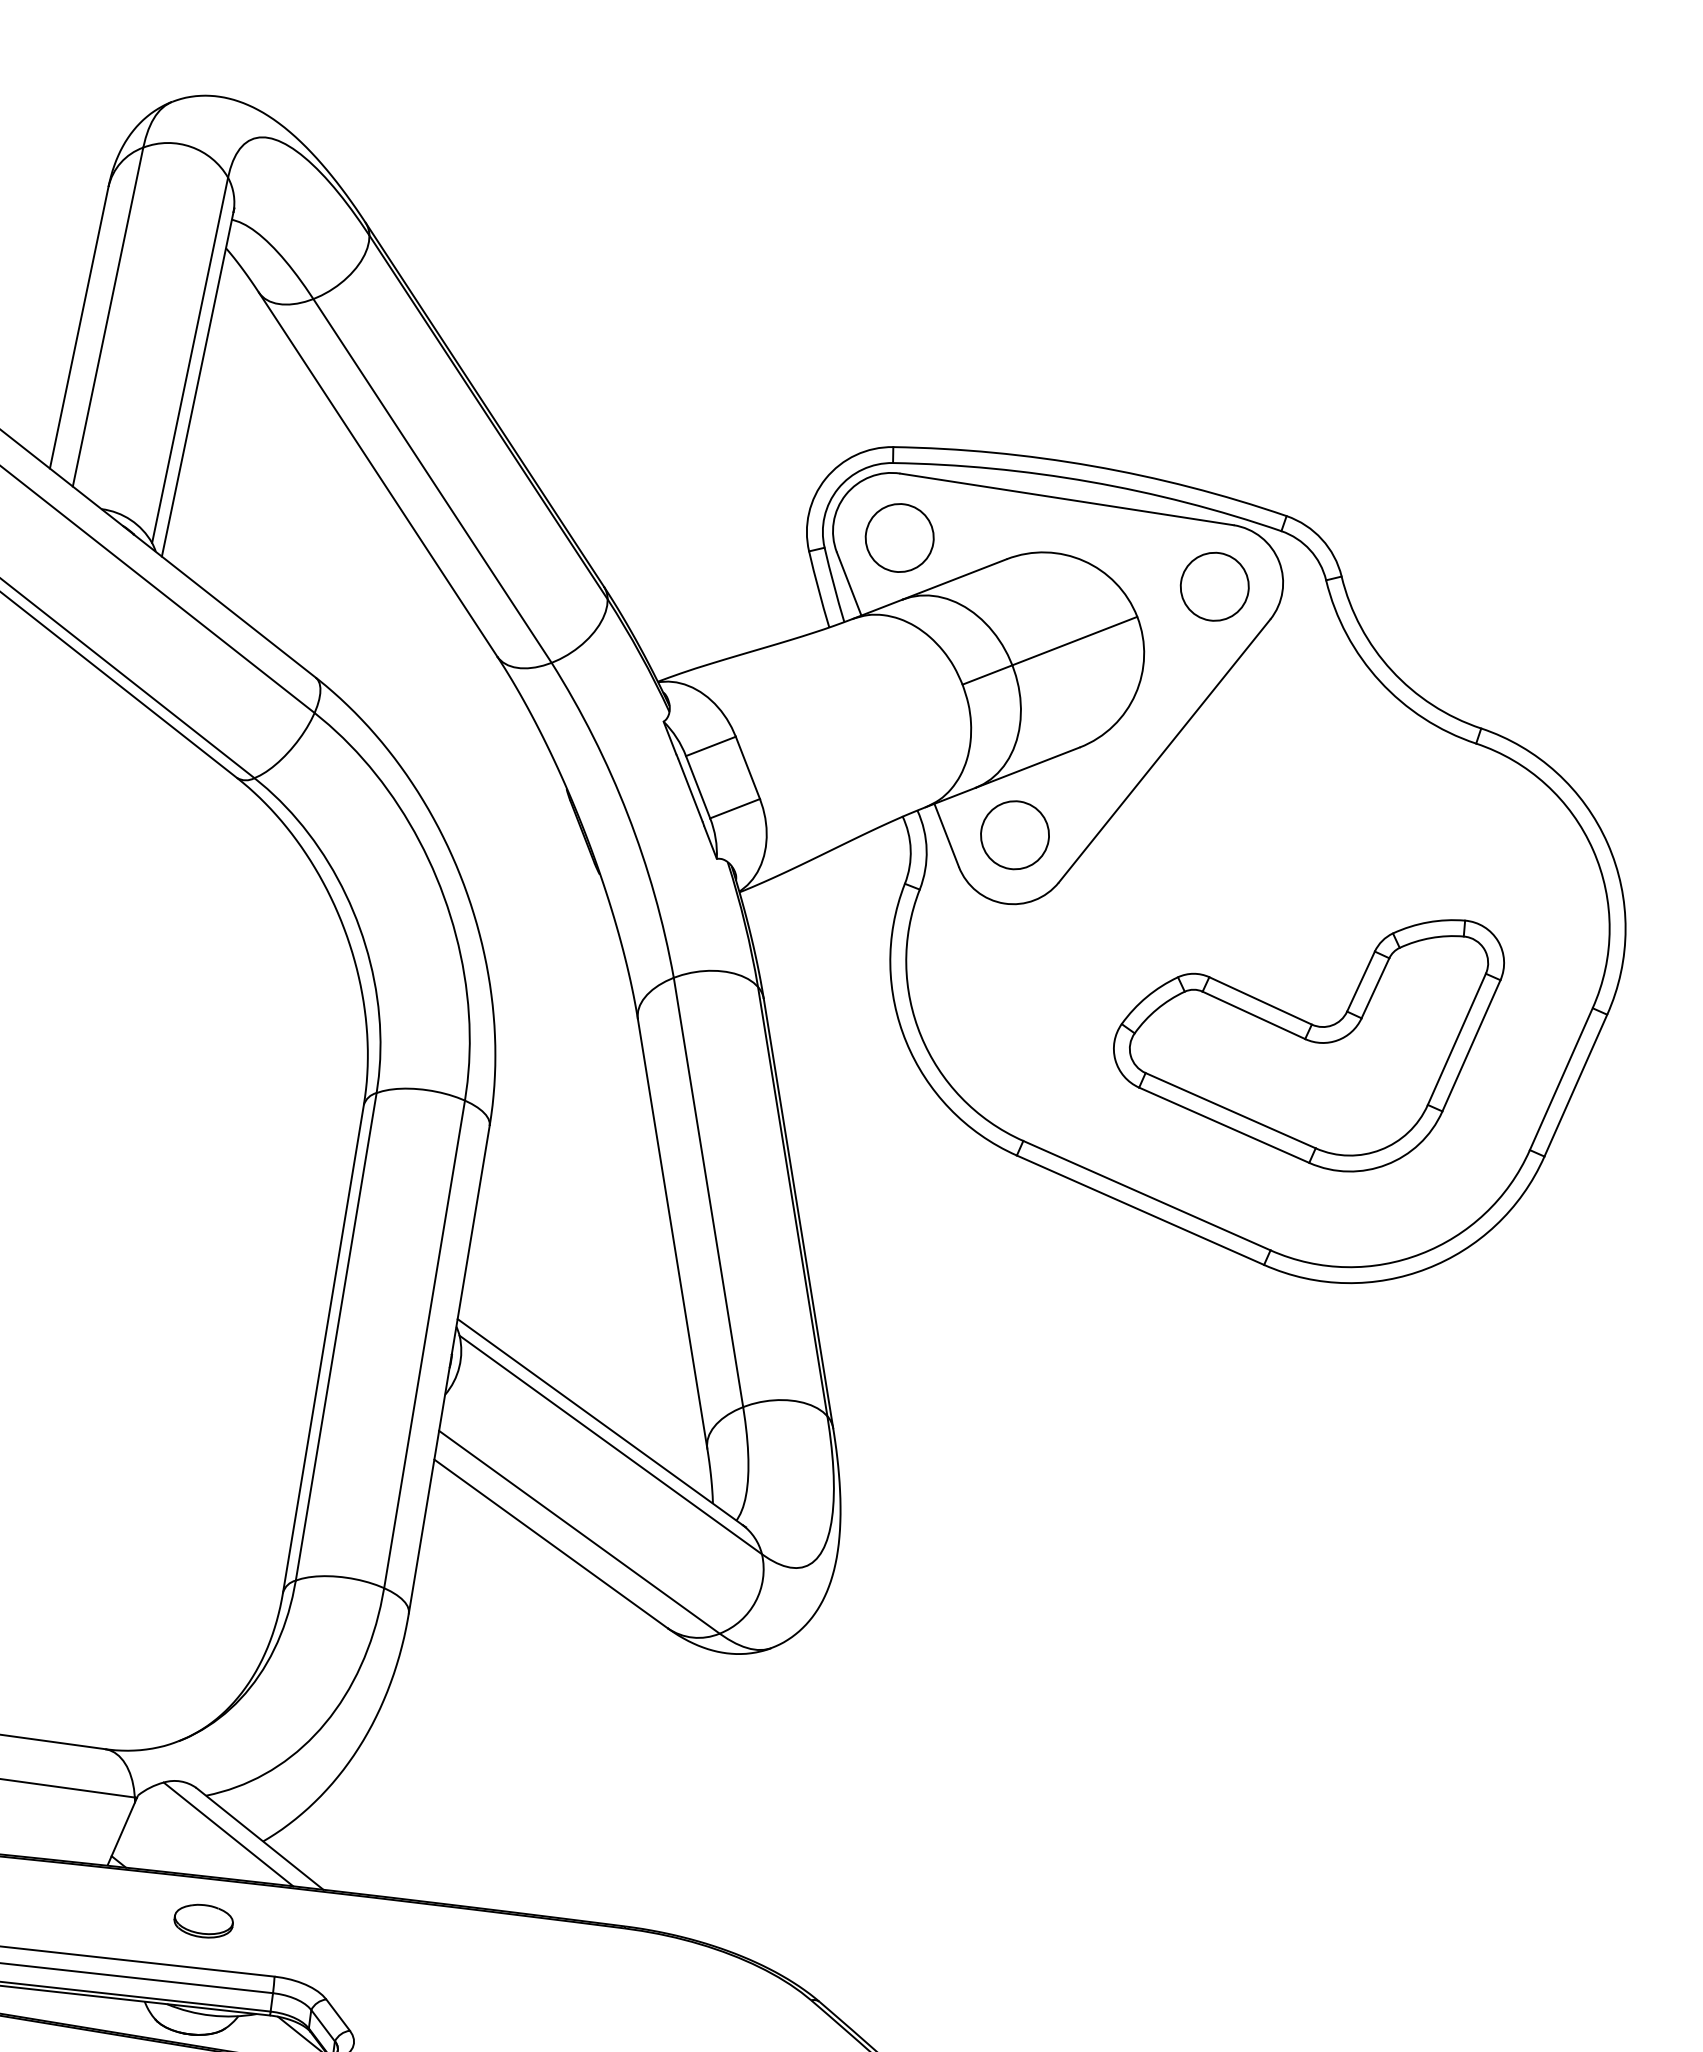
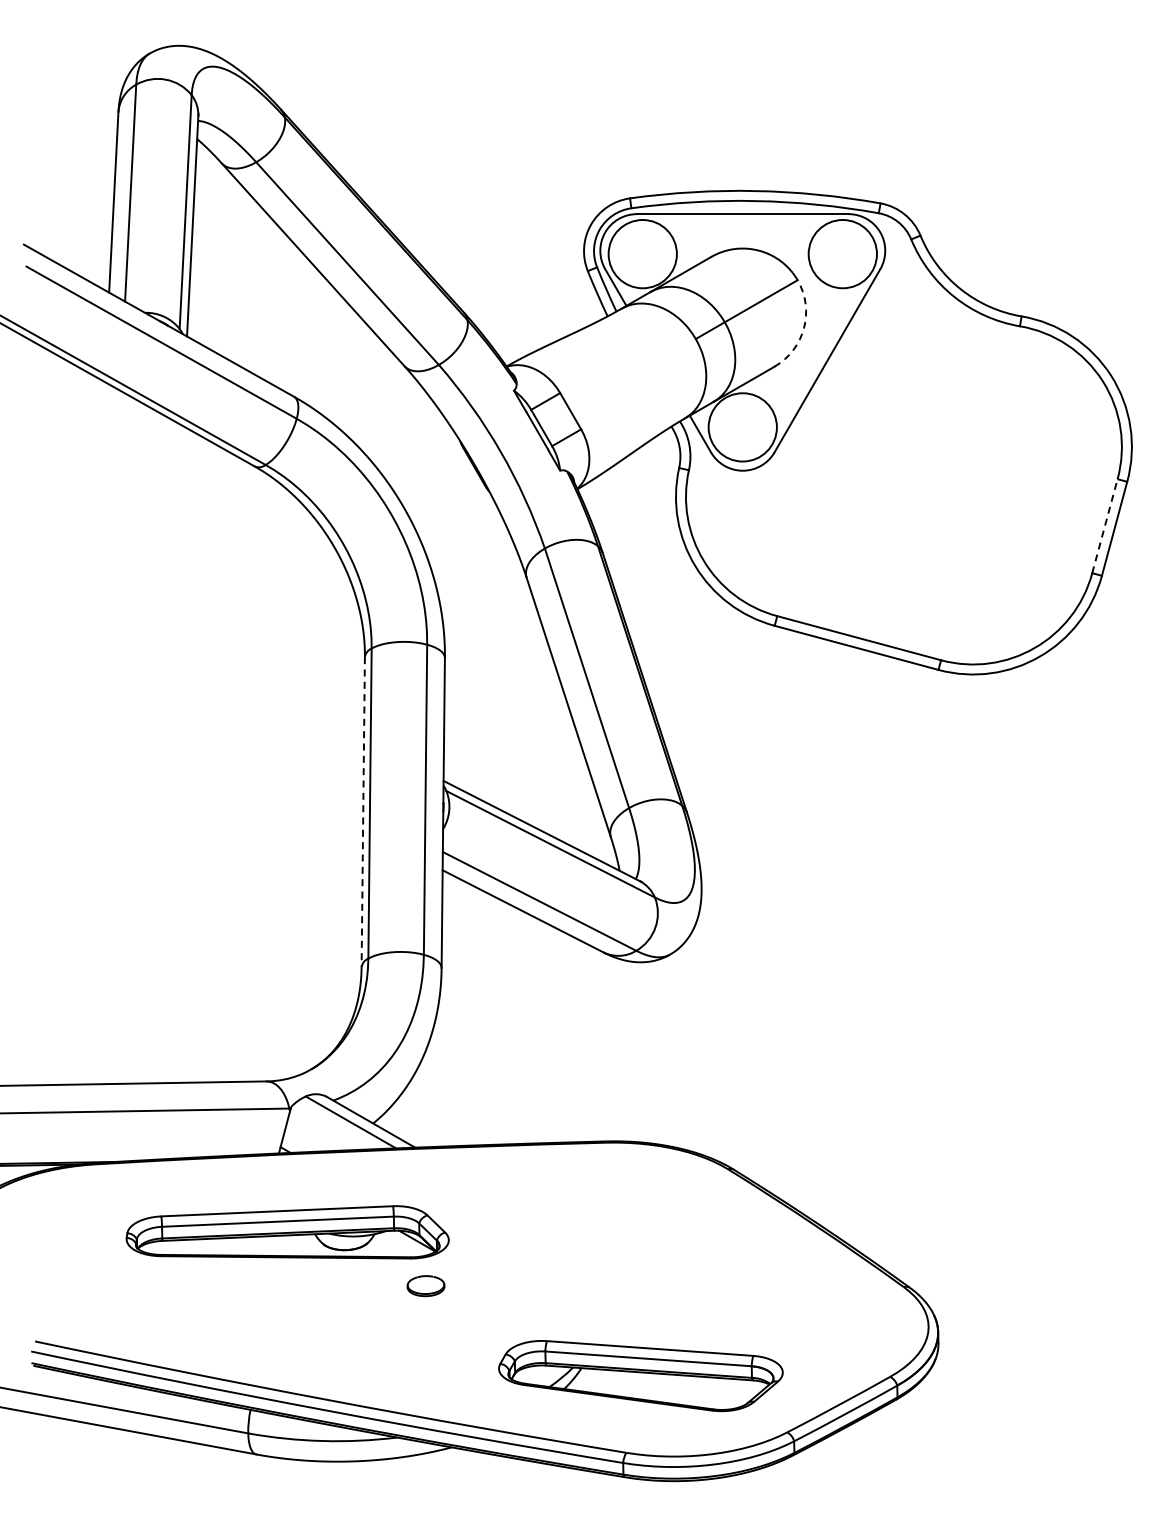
circle: (899, 536) -> (642, 253), size x1.6
circle: (1214, 585) -> (842, 253), size x1.6
arc: (1134, 694) -> (803, 328), solid -> dashed
circle: (1014, 835) -> (742, 427), size x1.6
part: (1305, 1030) -> (941, 520), removed
line: (1560, 1079) -> (1104, 526), solid -> dashed
line: (323, 1349) -> (363, 812), solid -> dashed
part: (203, 1920) -> (343, 1178), removed

